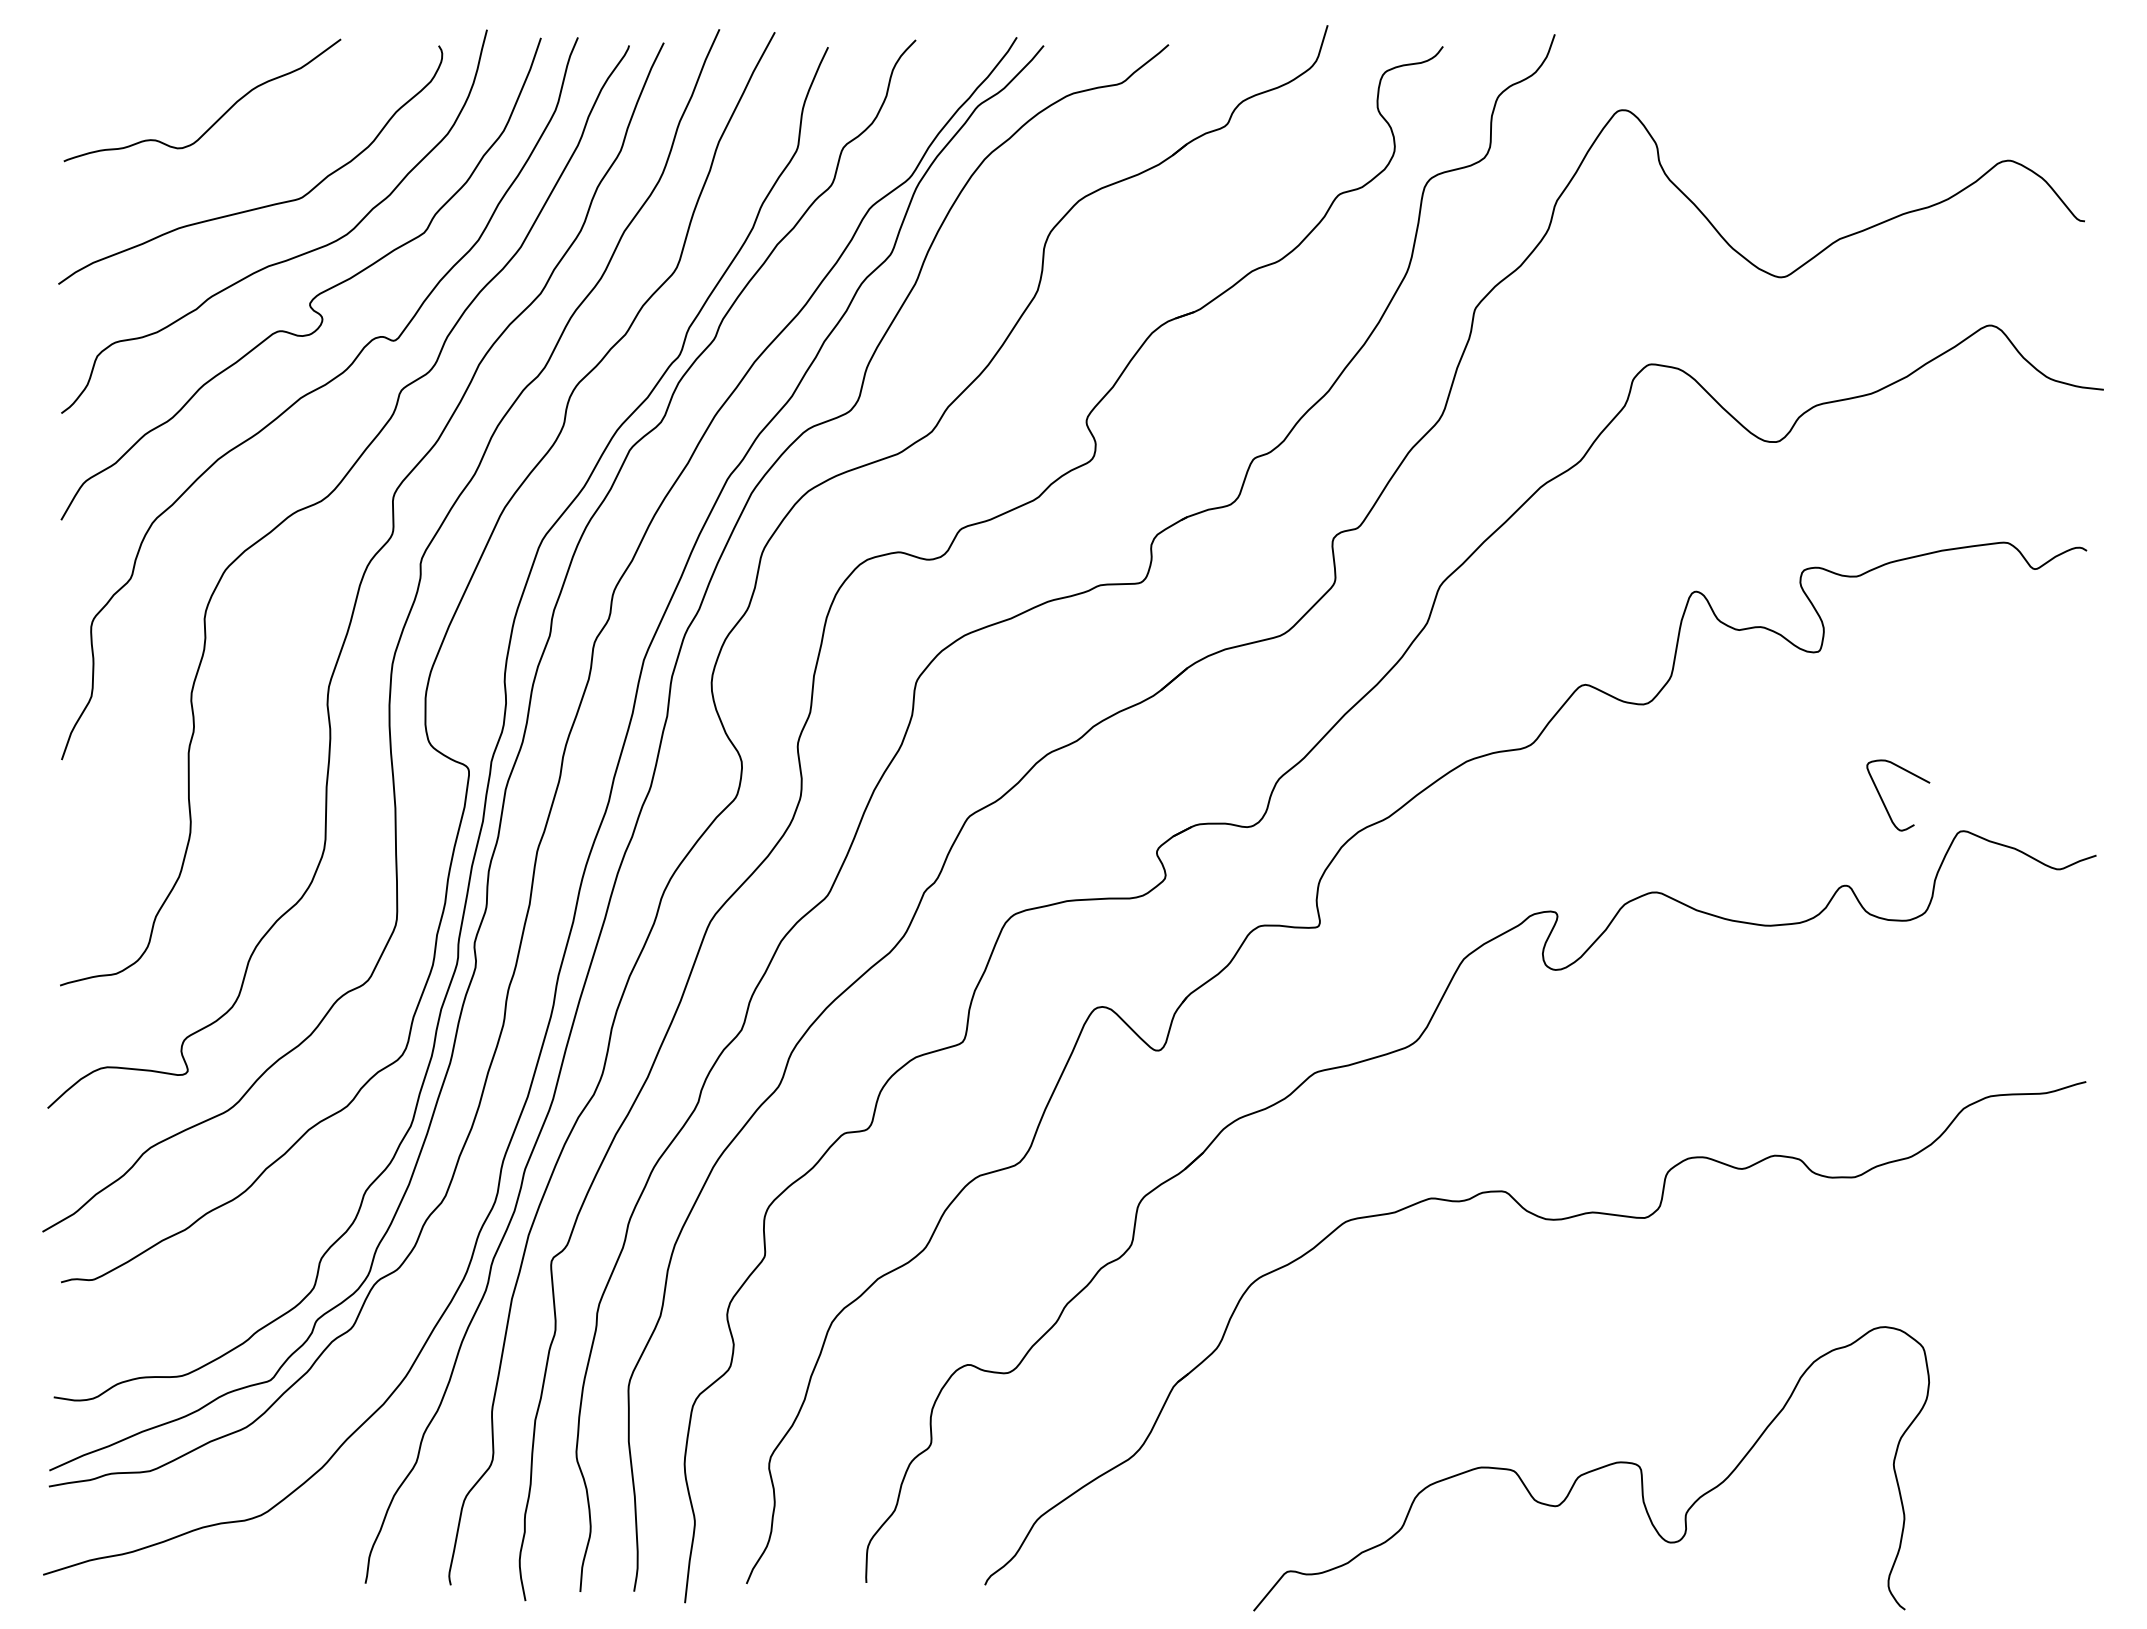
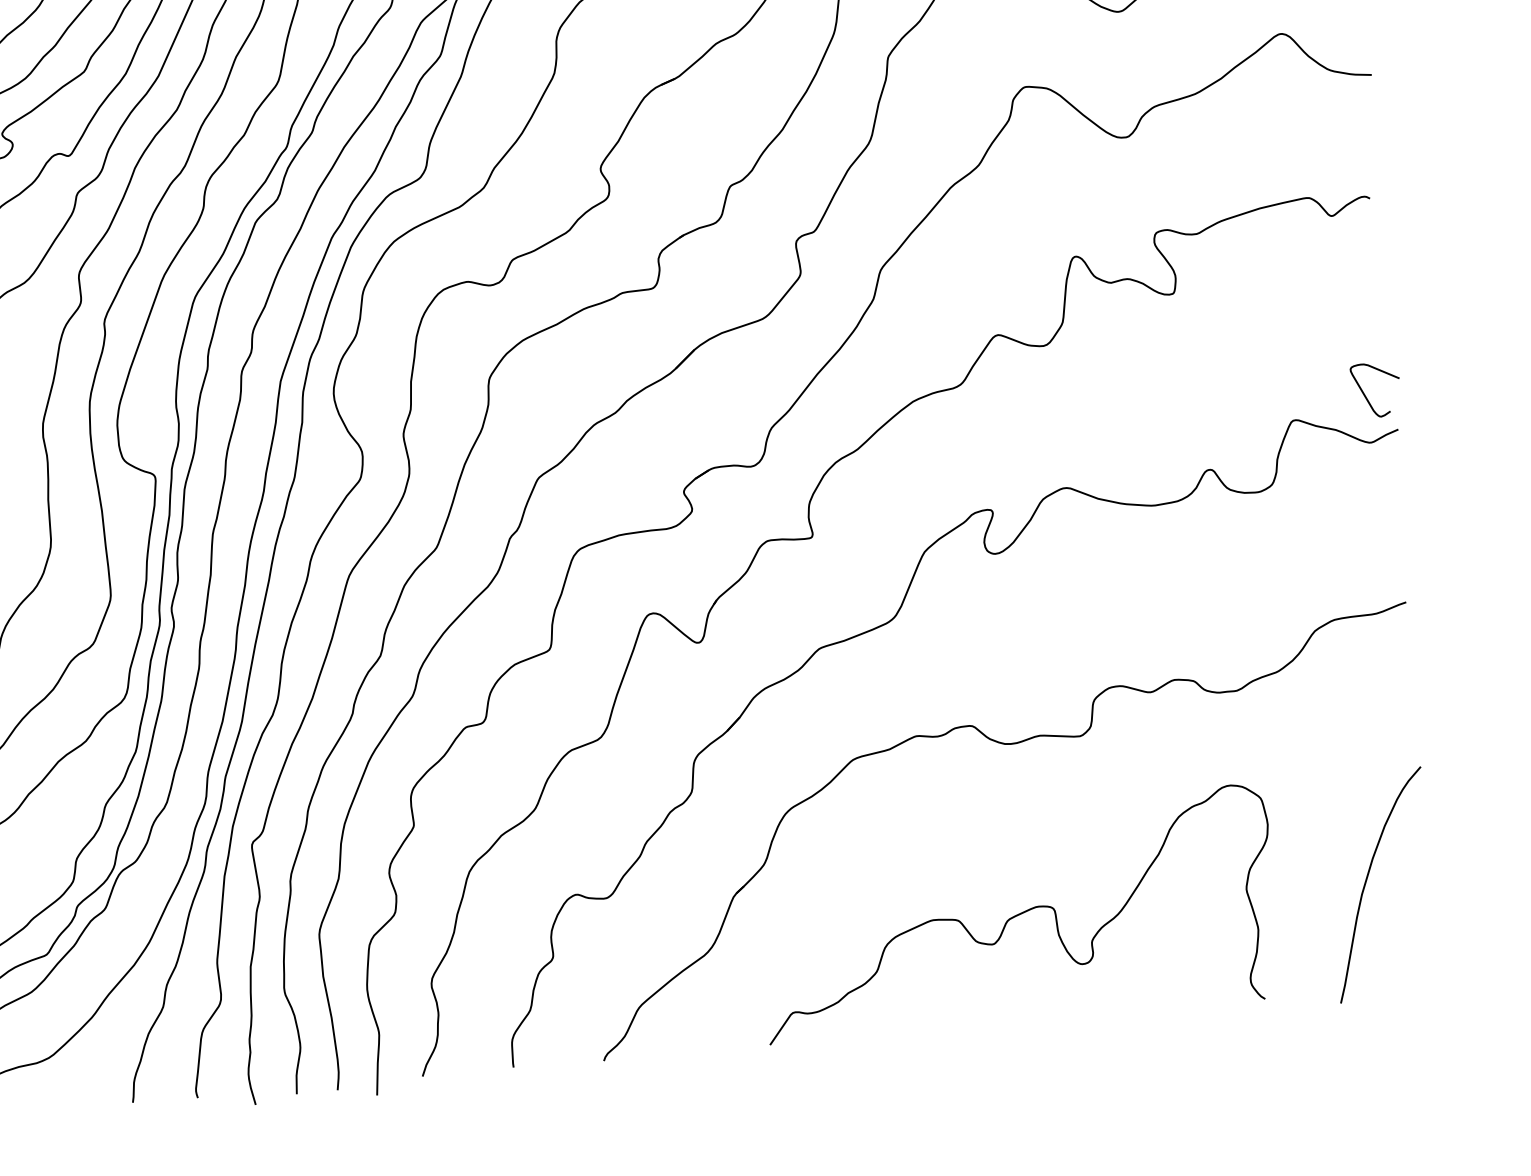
curve: (1884, 802) -> (1366, 396), moved
curve: (2002, 1439) -> (1367, 879), added
curve: (1592, 1469) -> (1017, 914), moved

